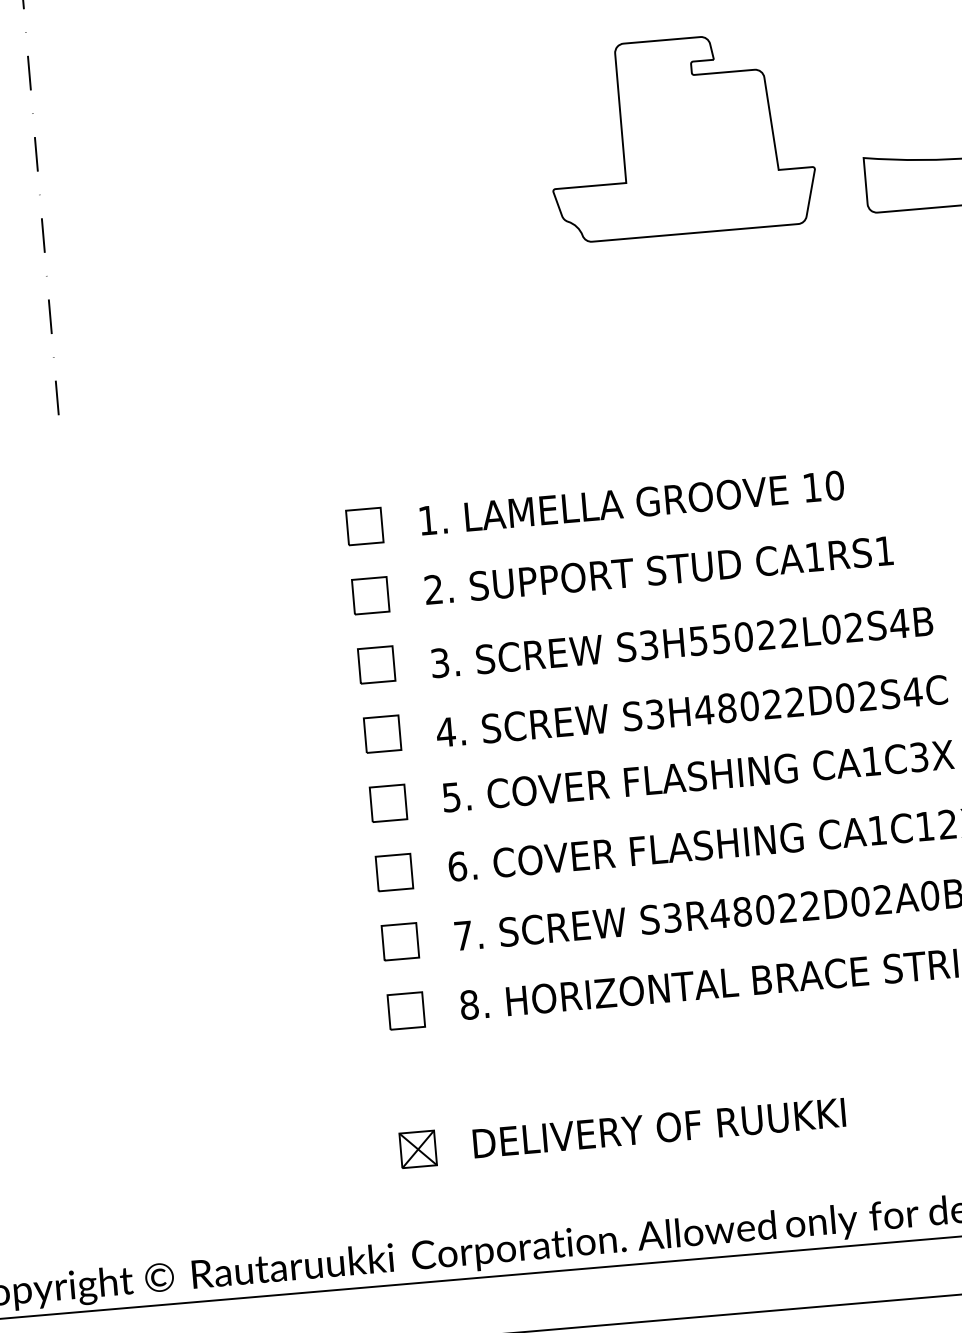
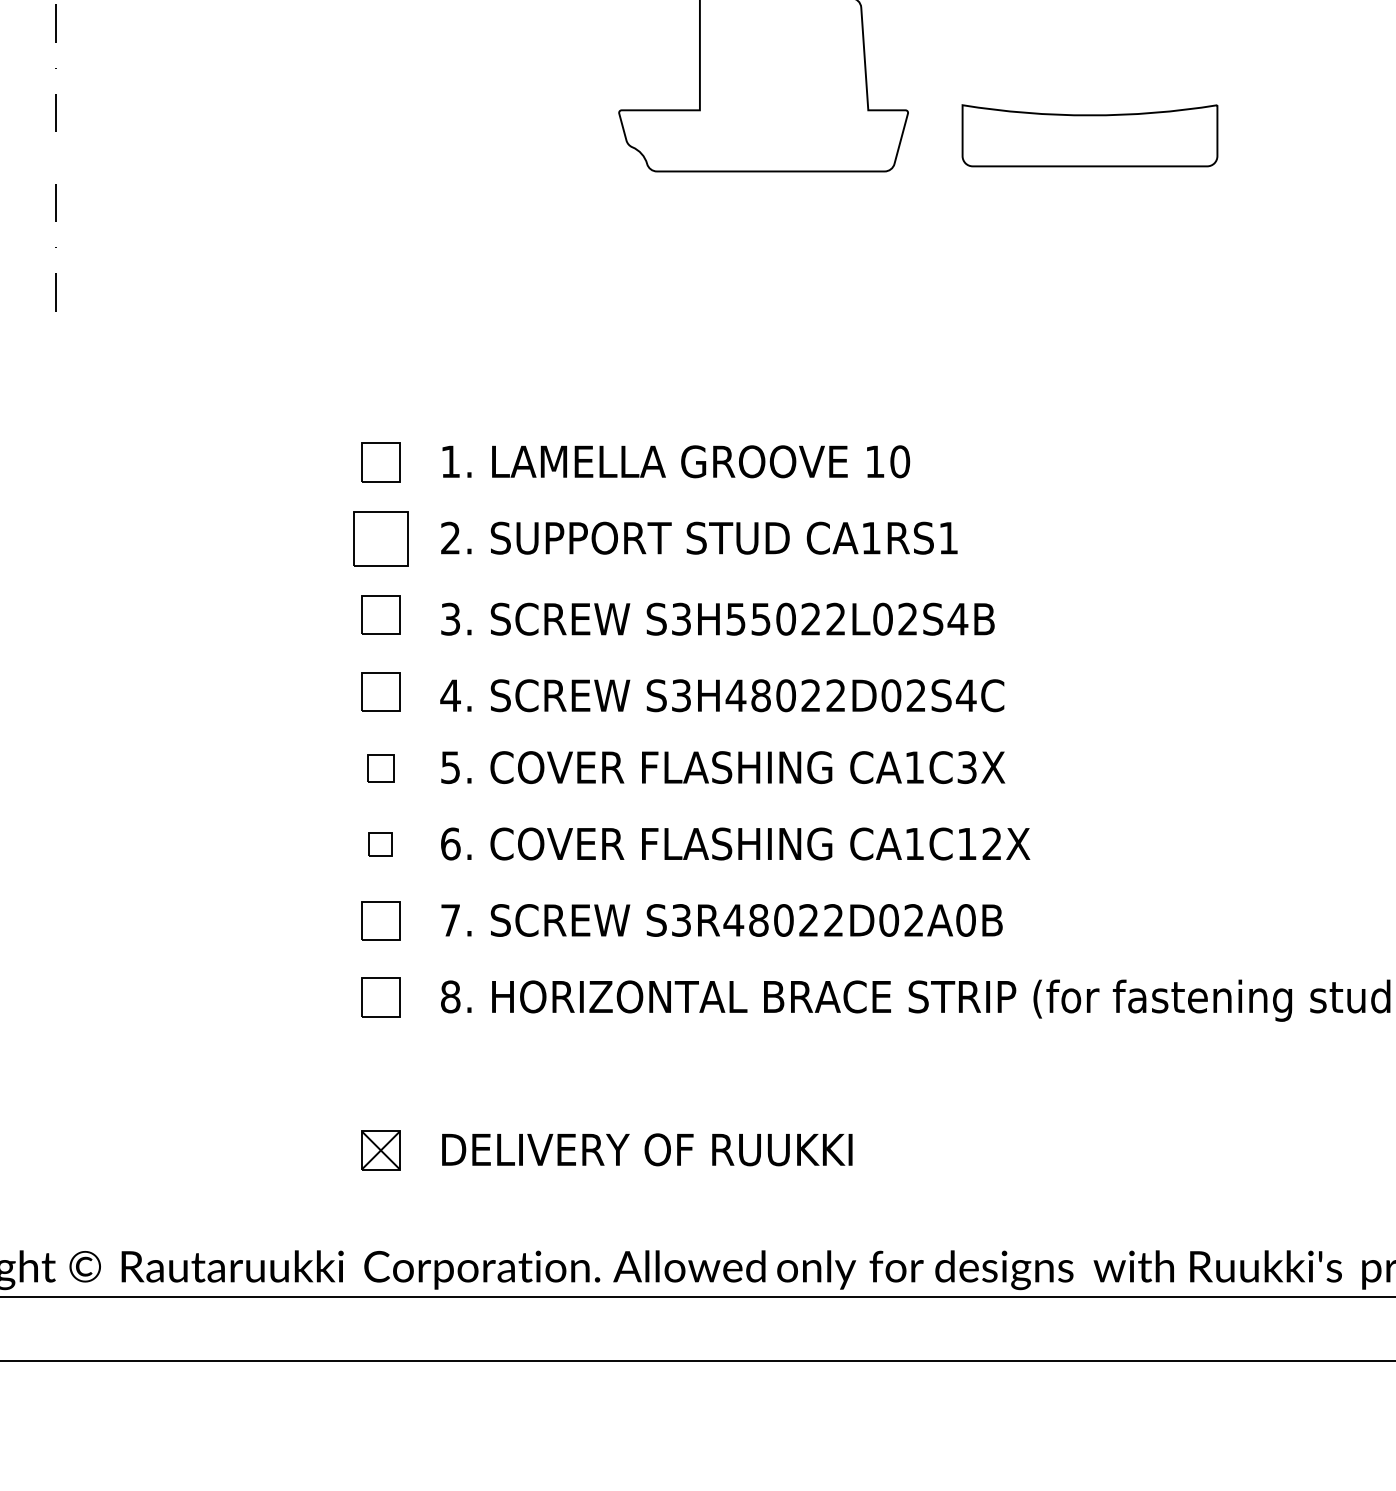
part: (370, 595) -> (380, 538), size x1.4
part: (388, 802) -> (380, 767), size x0.7
part: (394, 872) -> (380, 844), size x0.6

